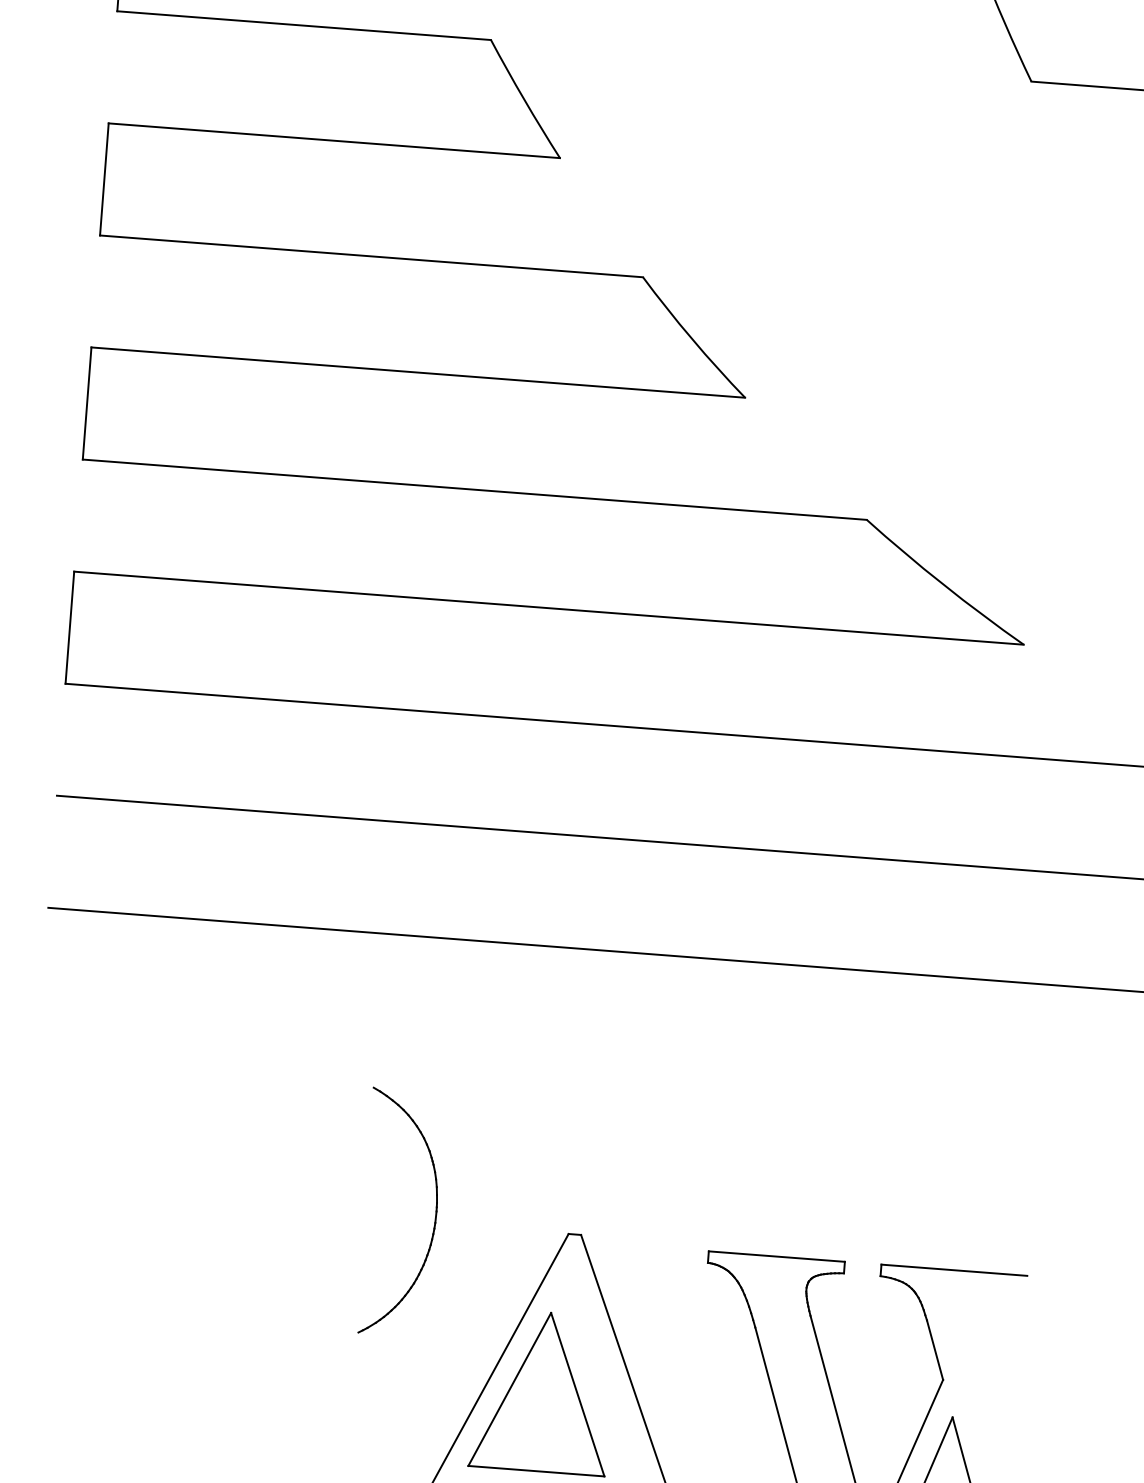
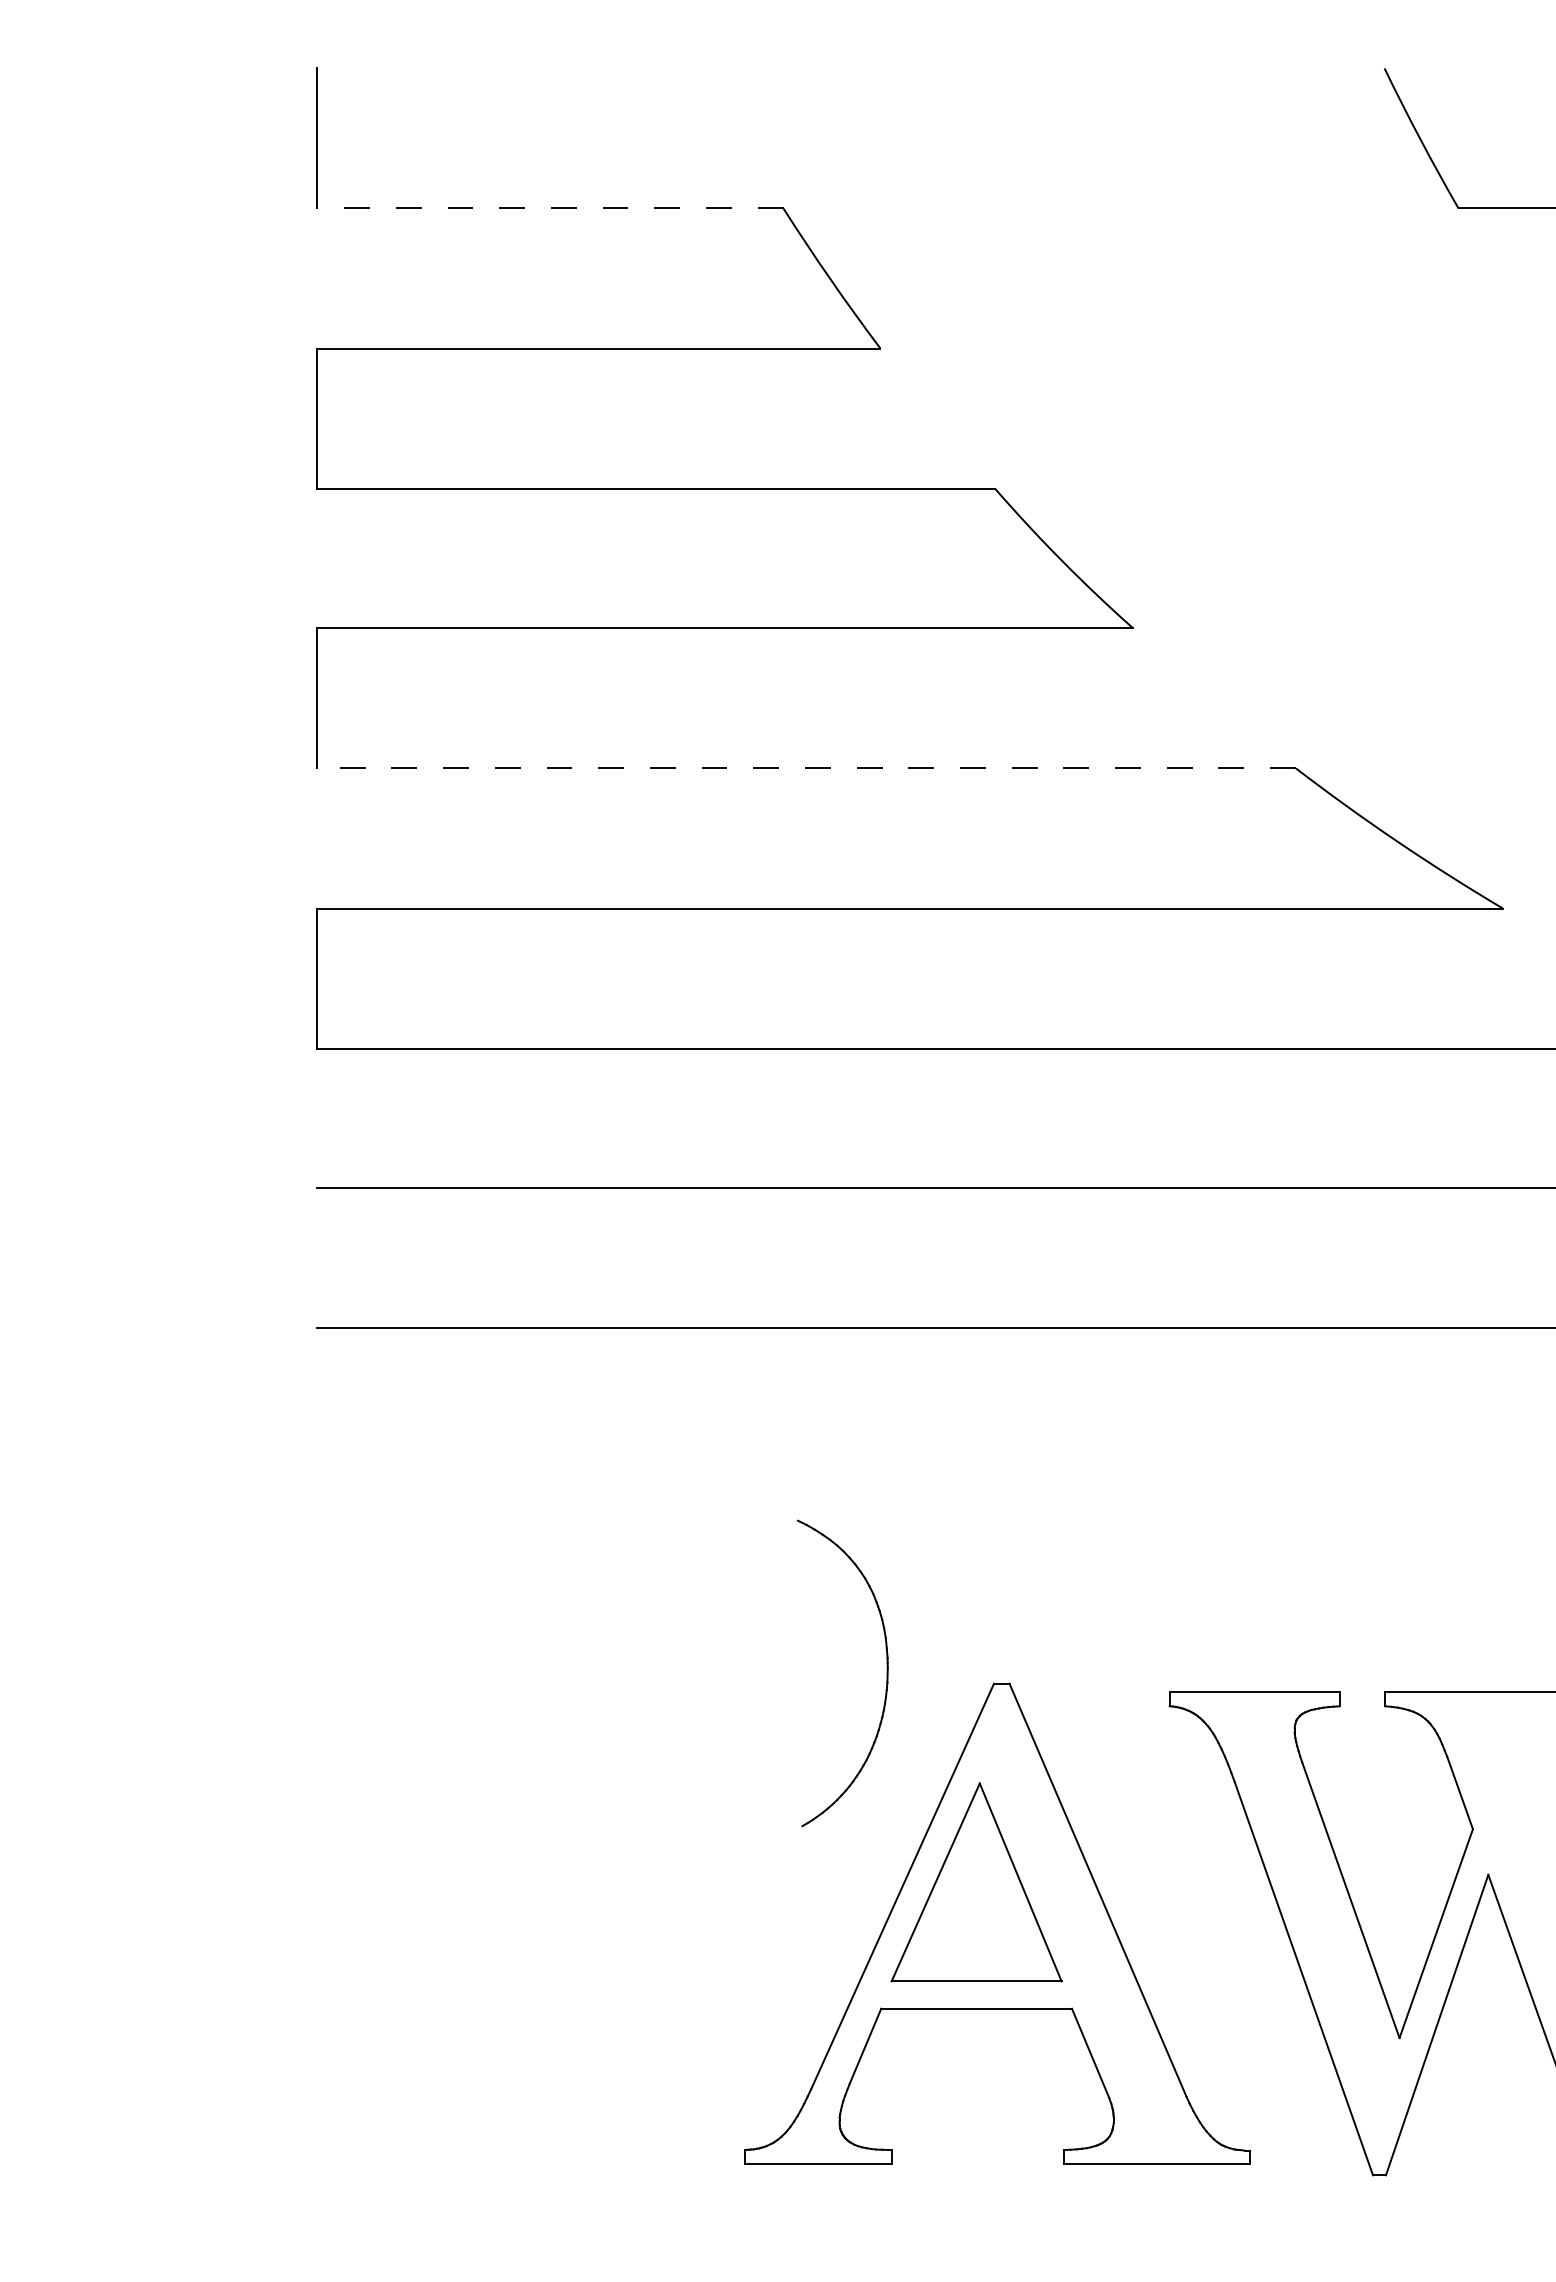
line: (303, 25) -> (549, 208), solid -> dashed
line: (474, 489) -> (806, 768), solid -> dashed
part: (435, 1215) -> (886, 1673), moved

